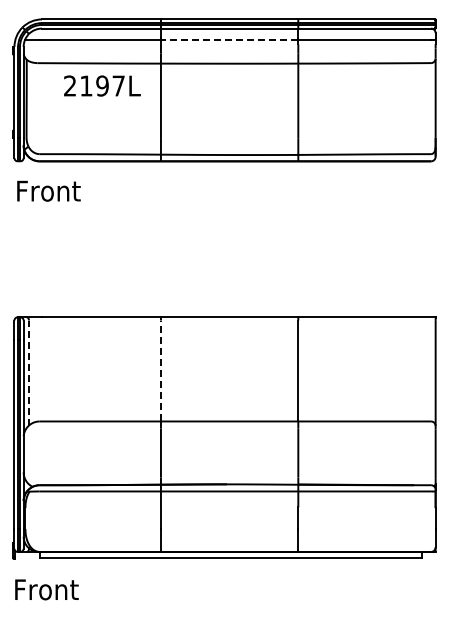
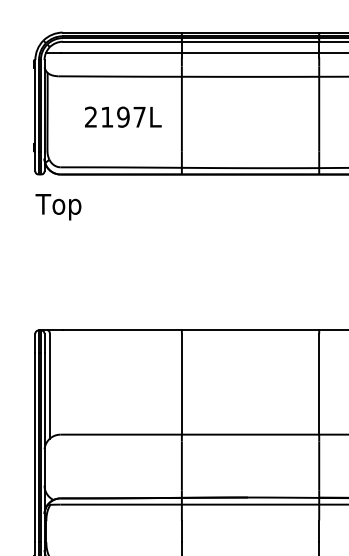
line: (229, 40) -> (250, 53), dashed -> solid
text: (102, 85) -> (123, 116), moved
text: (47, 193) -> (68, 206), Front -> Top
line: (160, 370) -> (181, 383), dashed -> solid
line: (28, 373) -> (49, 386), dashed -> solid

